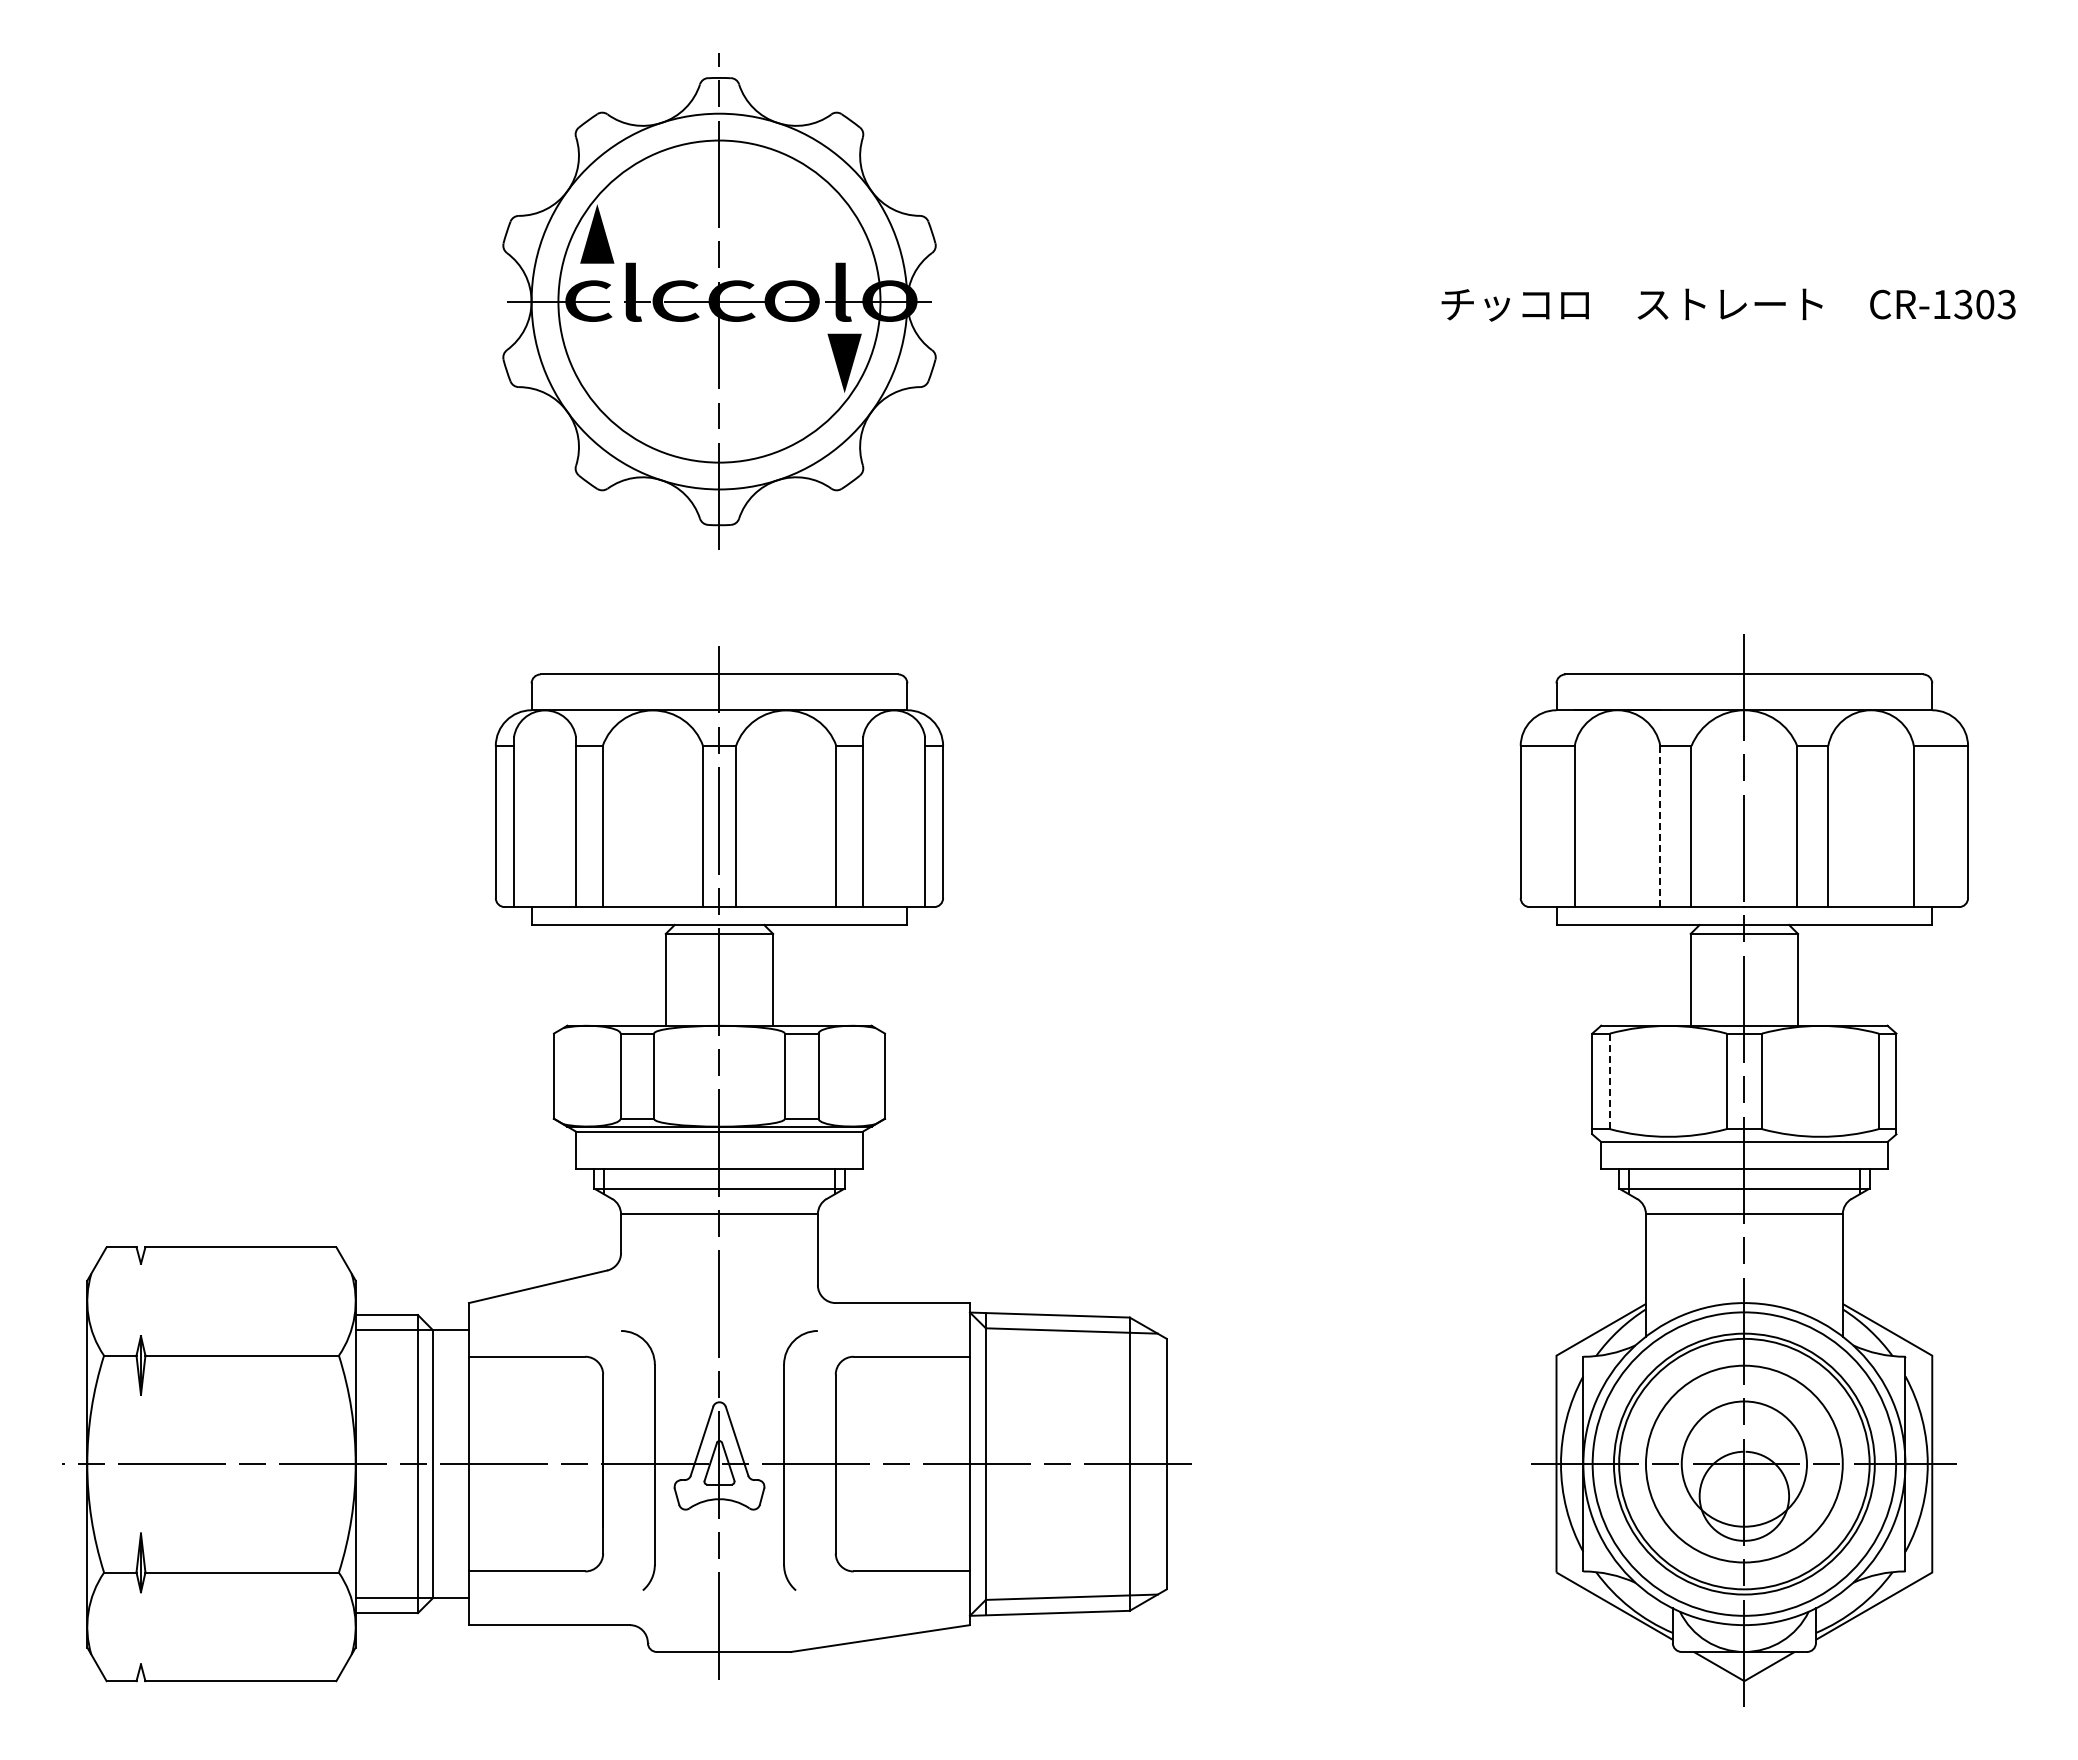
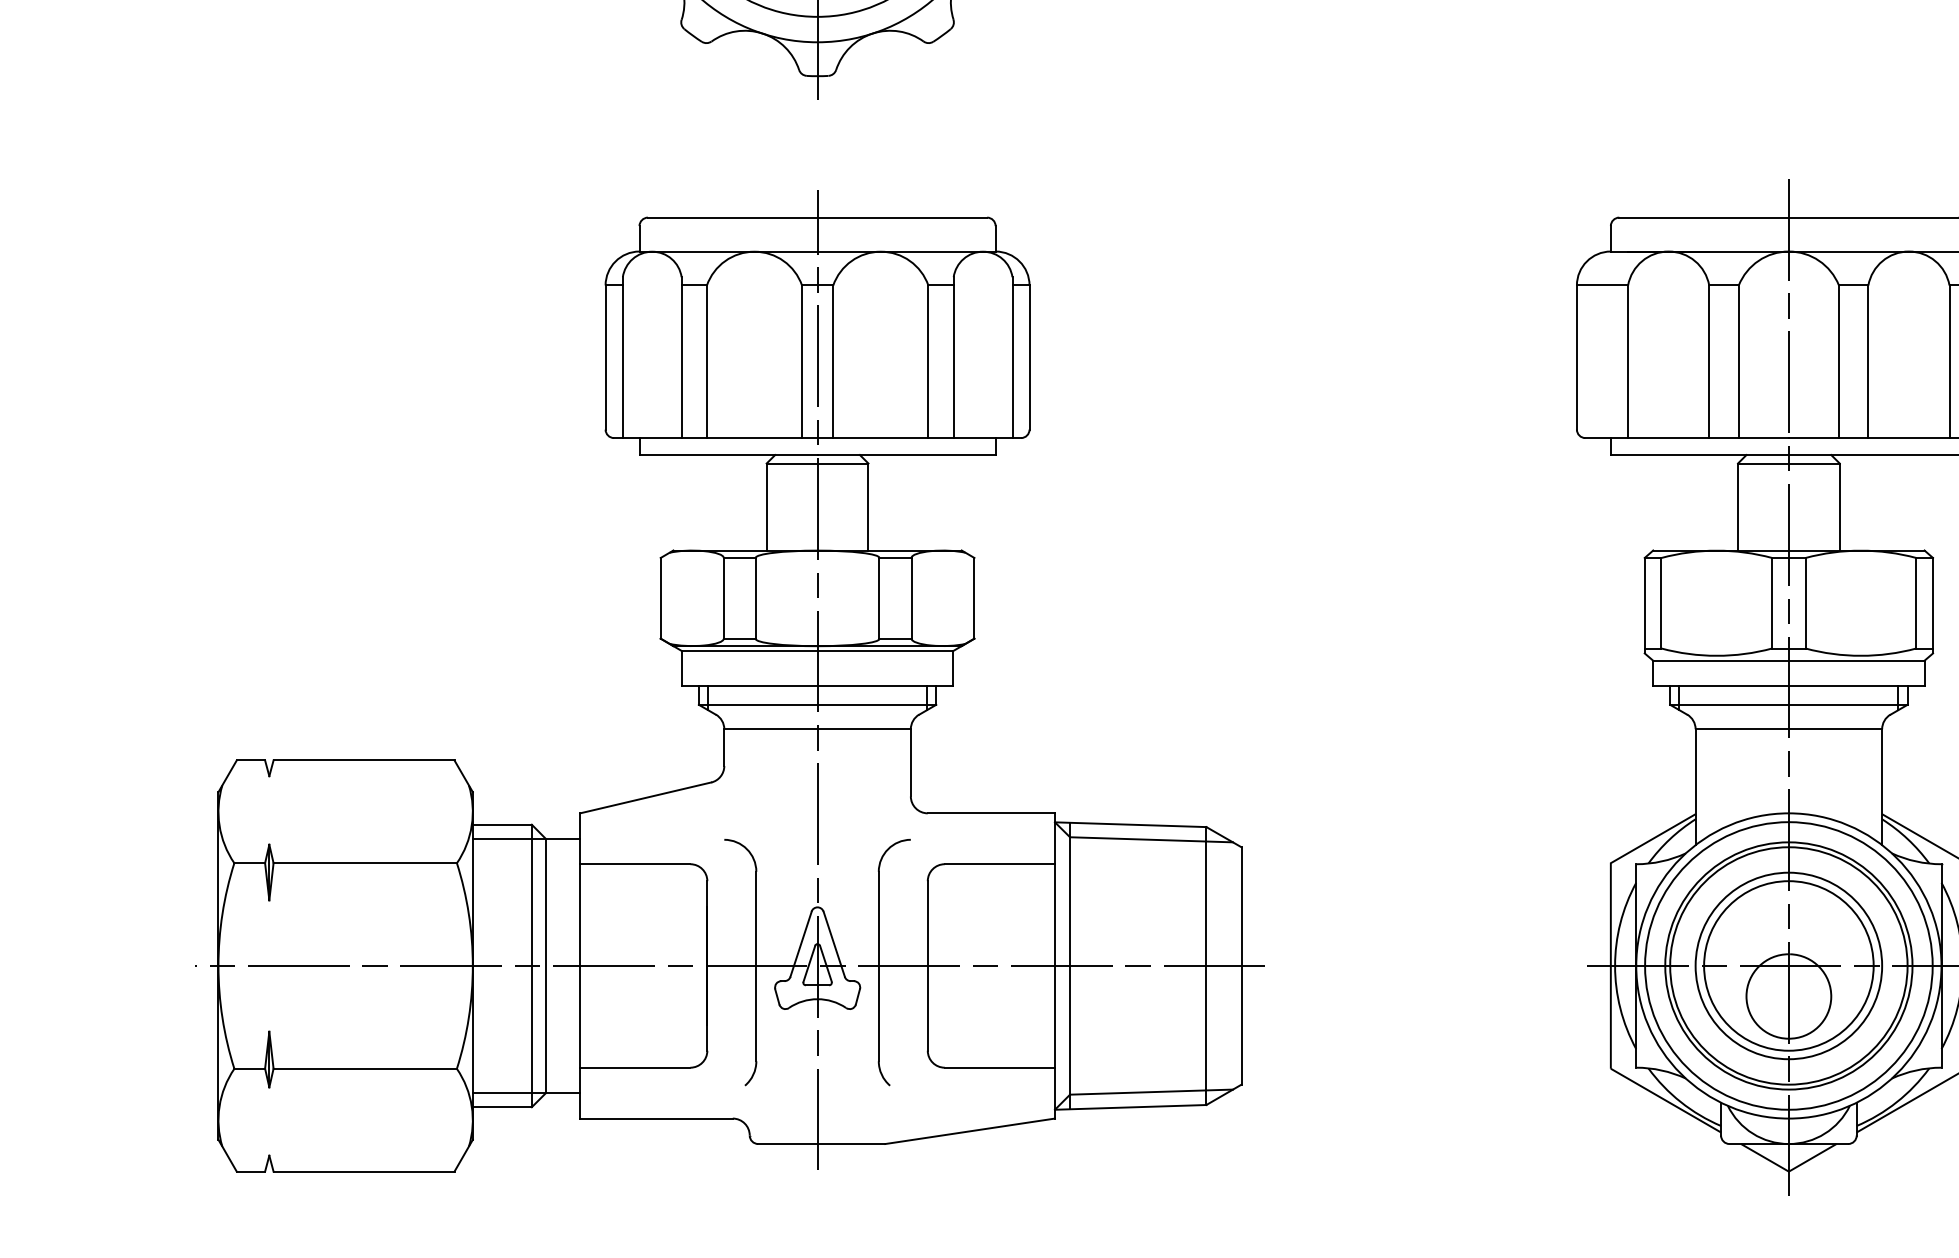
line: (1660, 826) -> (1709, 361), dashed -> solid
line: (1609, 1081) -> (1661, 603), dashed -> solid
circle: (1743, 1463) -> (1788, 965), size x1.43

